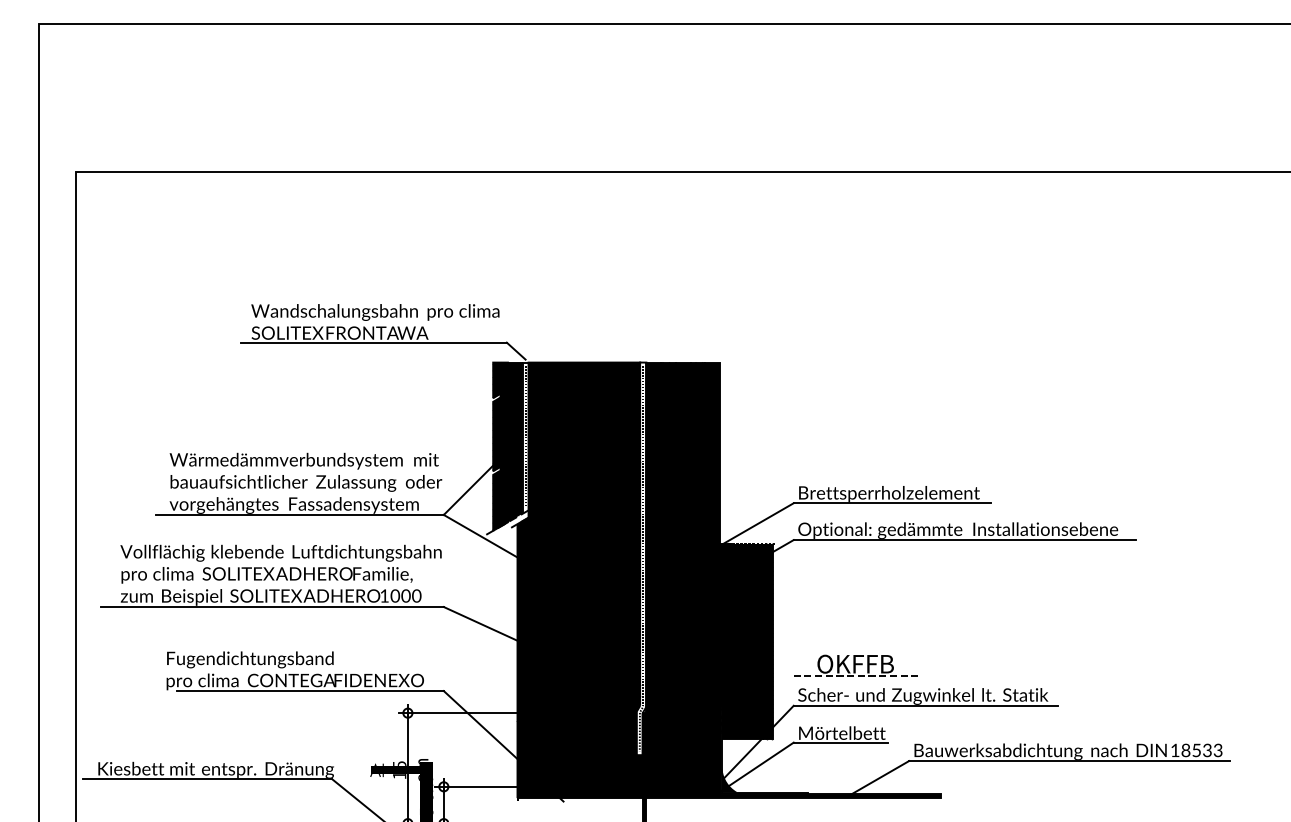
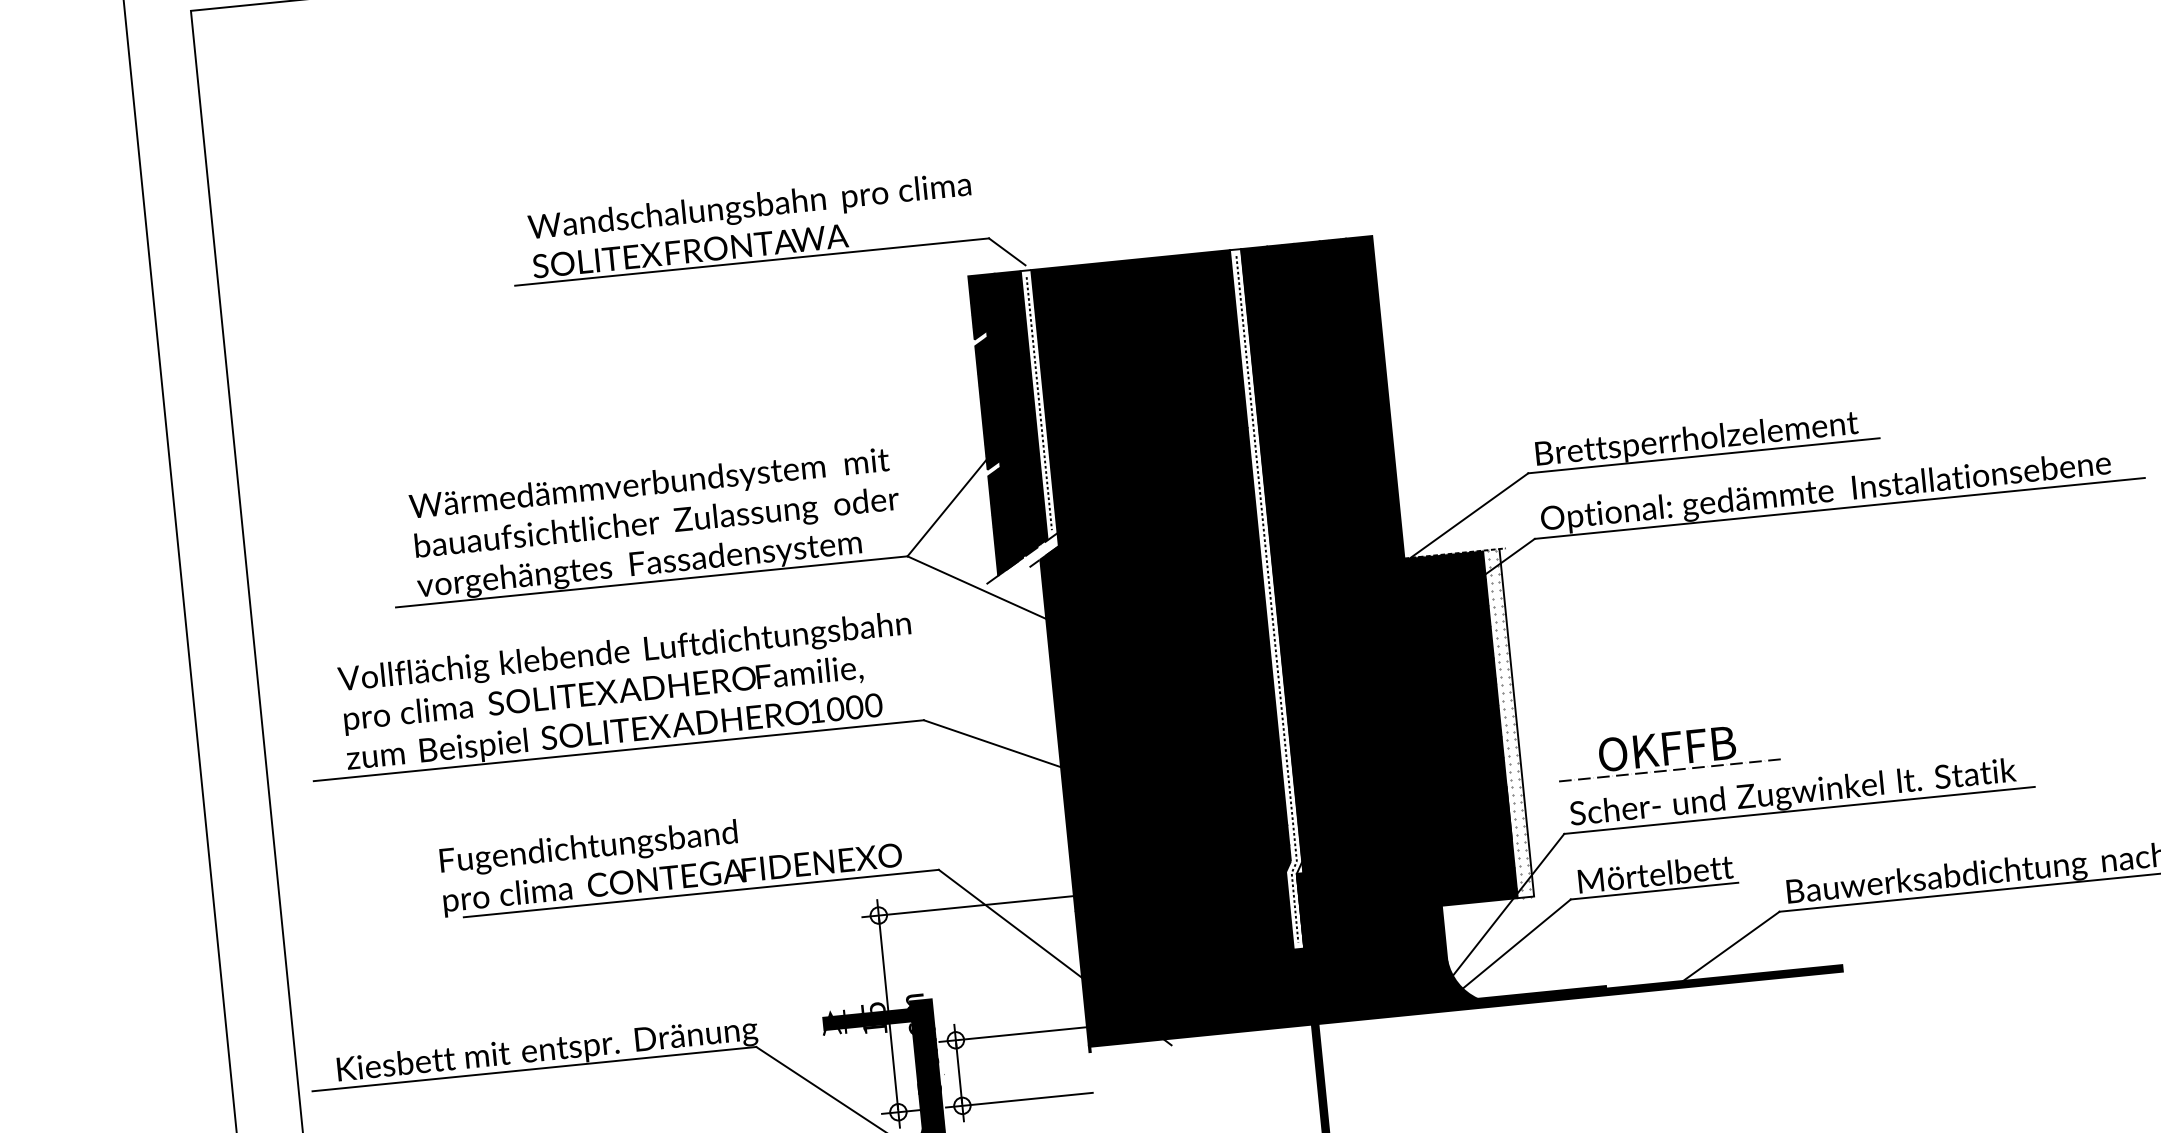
fill: (768, 640) -> (1507, 722), removed

